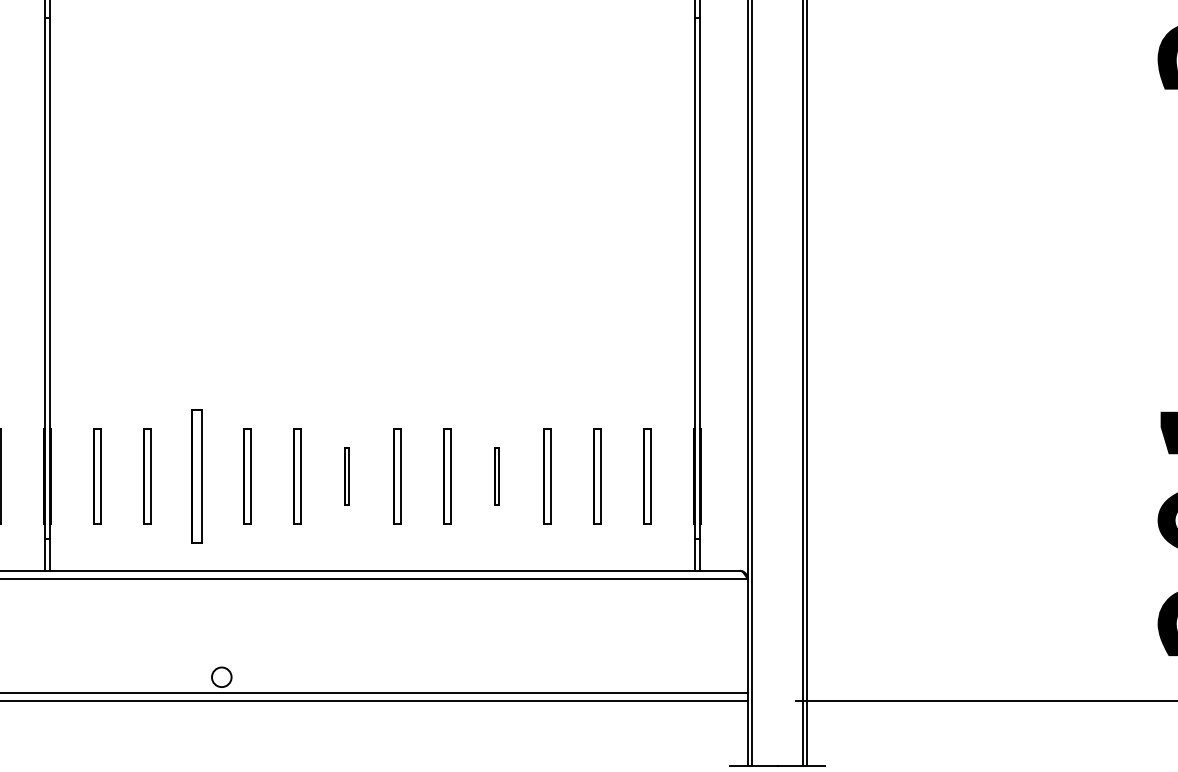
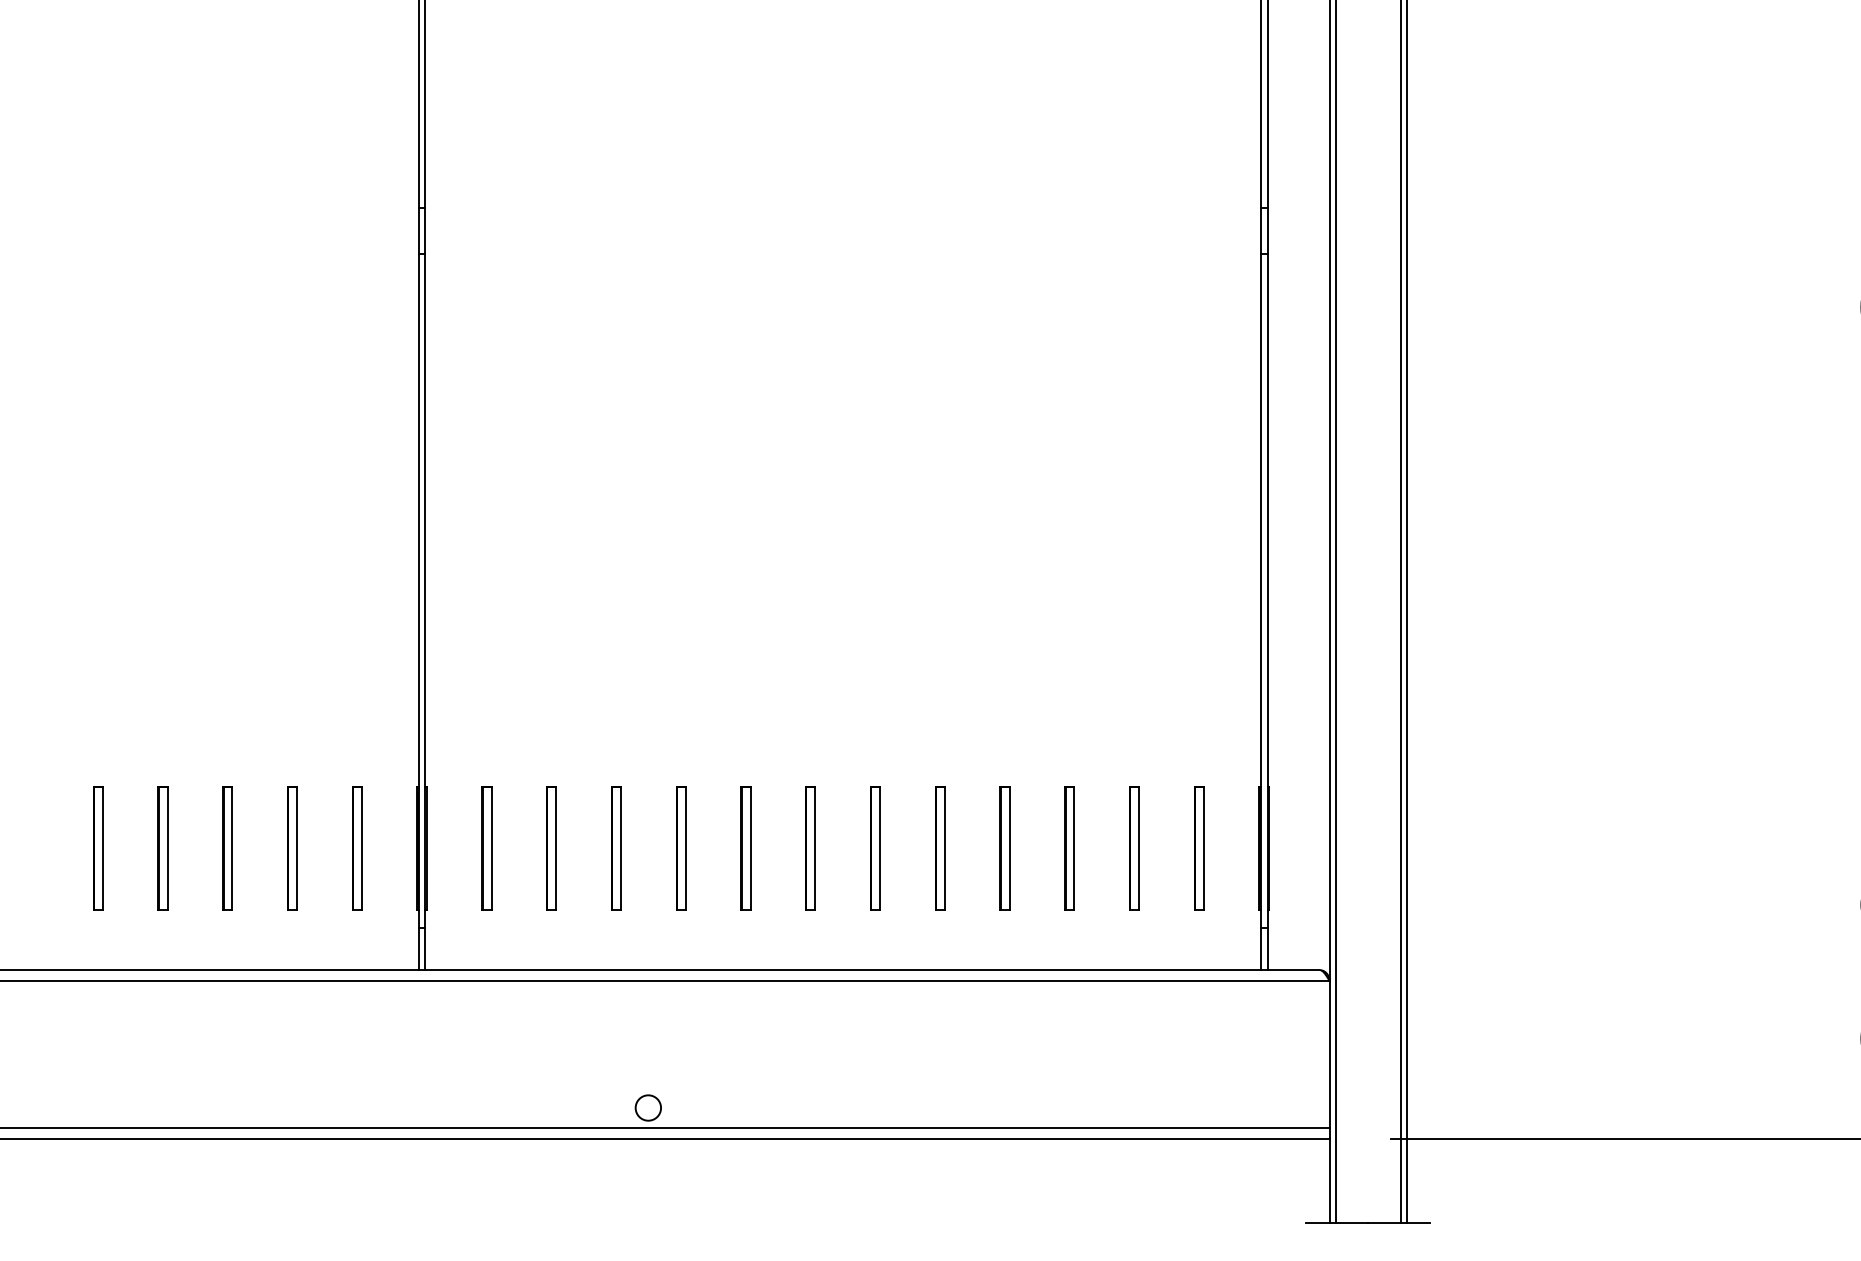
part: (197, 476) -> (616, 848), size x0.71
part: (346, 476) -> (810, 848), size x1.67
part: (496, 476) -> (1004, 848), size x1.67

